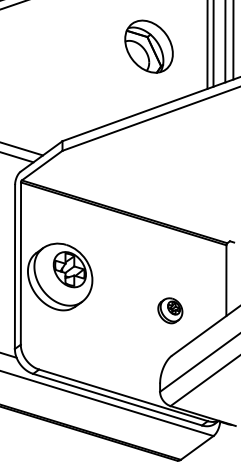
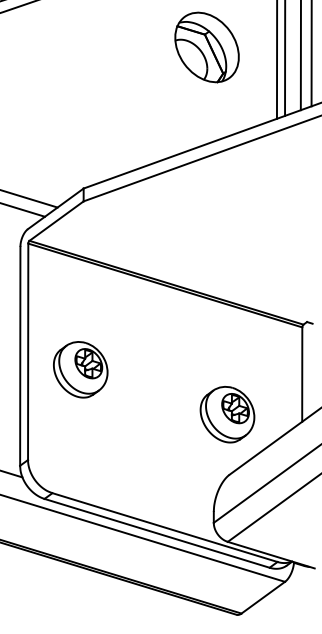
part: (148, 46) -> (206, 47), moved
part: (60, 276) -> (80, 369), size x0.62
part: (170, 310) -> (227, 414), size x1.67

